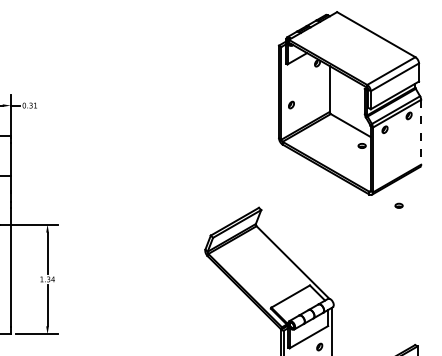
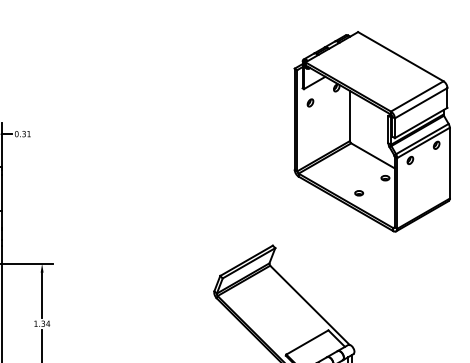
part: (291, 104) -> (310, 102), moved
line: (421, 132) -> (450, 163), dashed -> solid
part: (398, 205) -> (358, 192), moved

